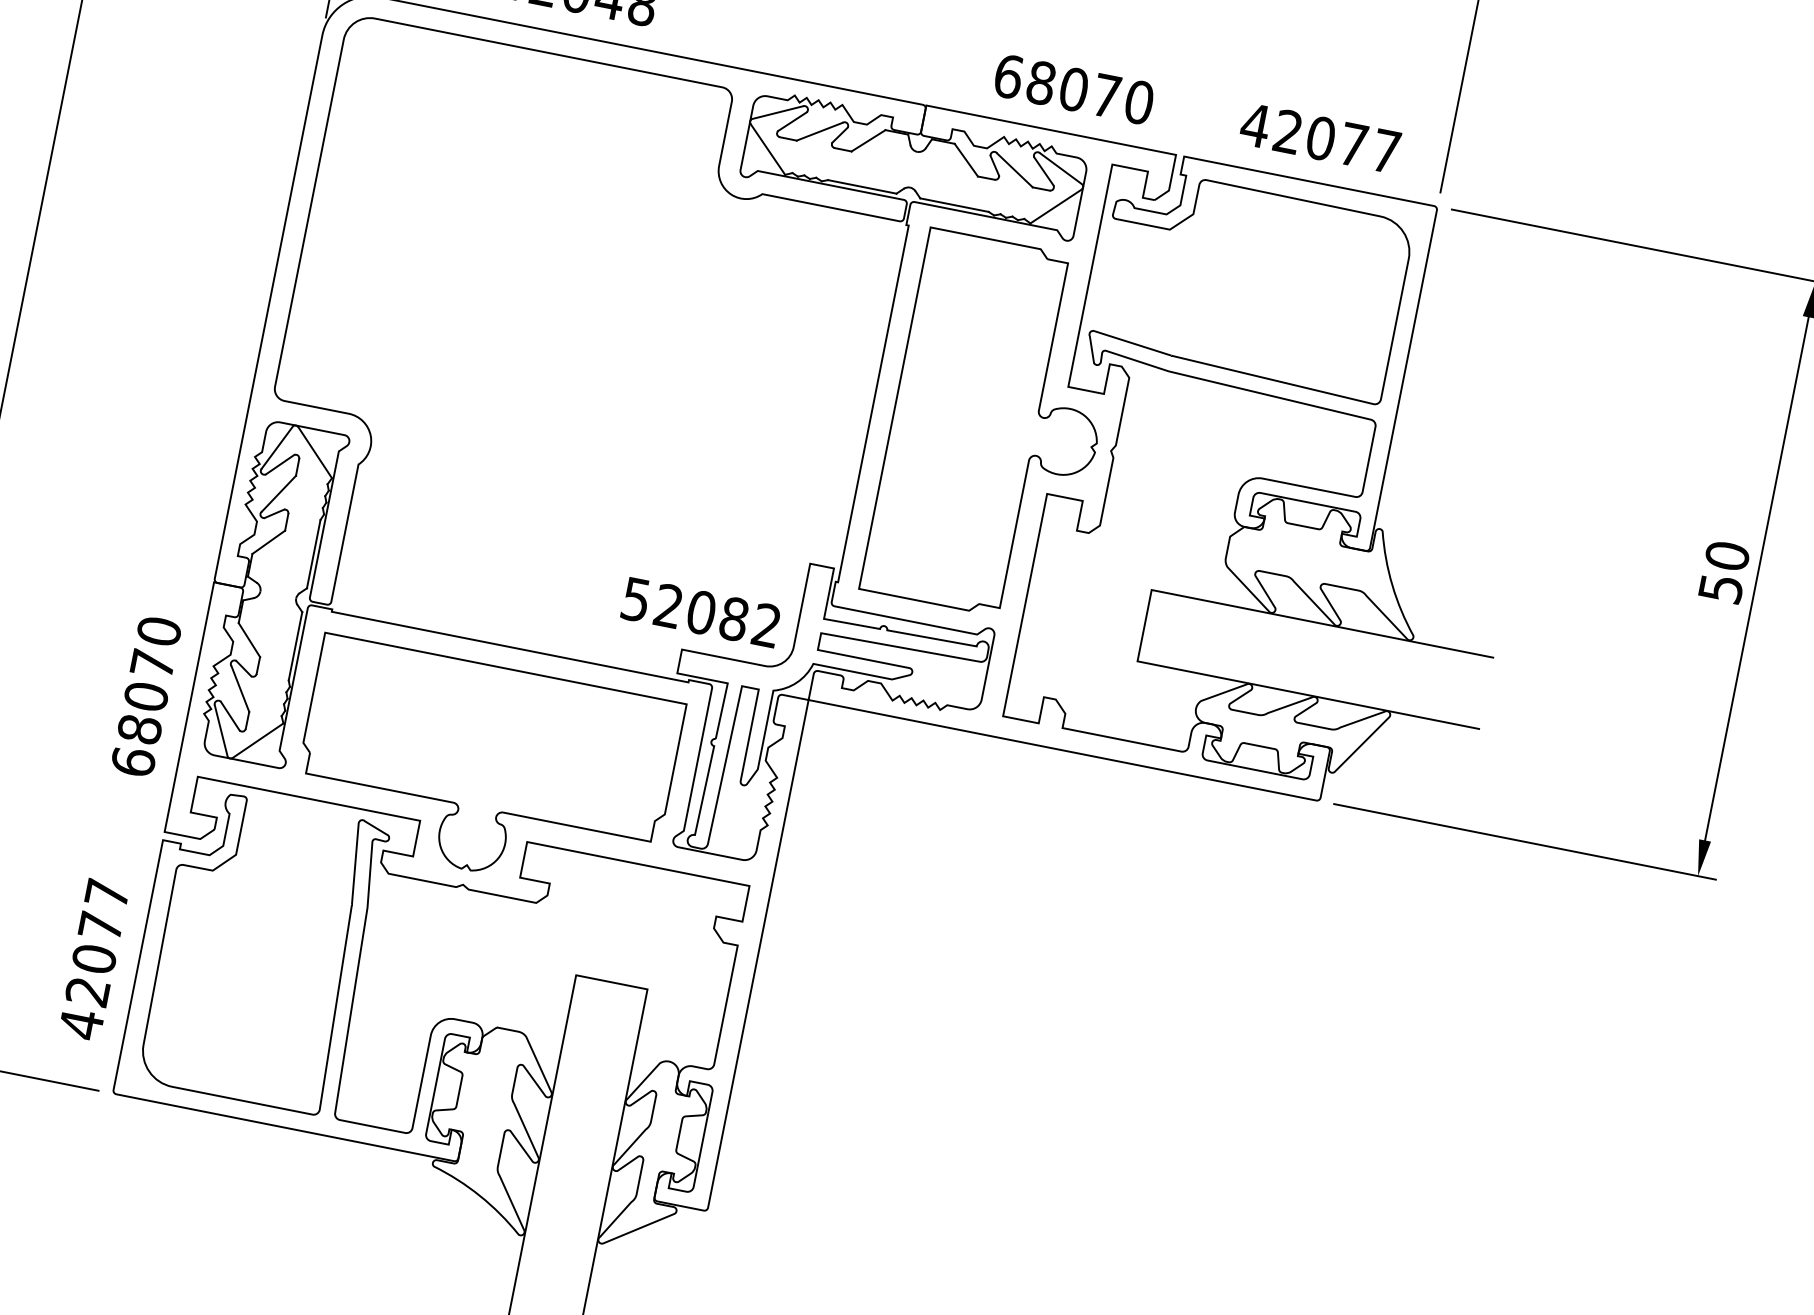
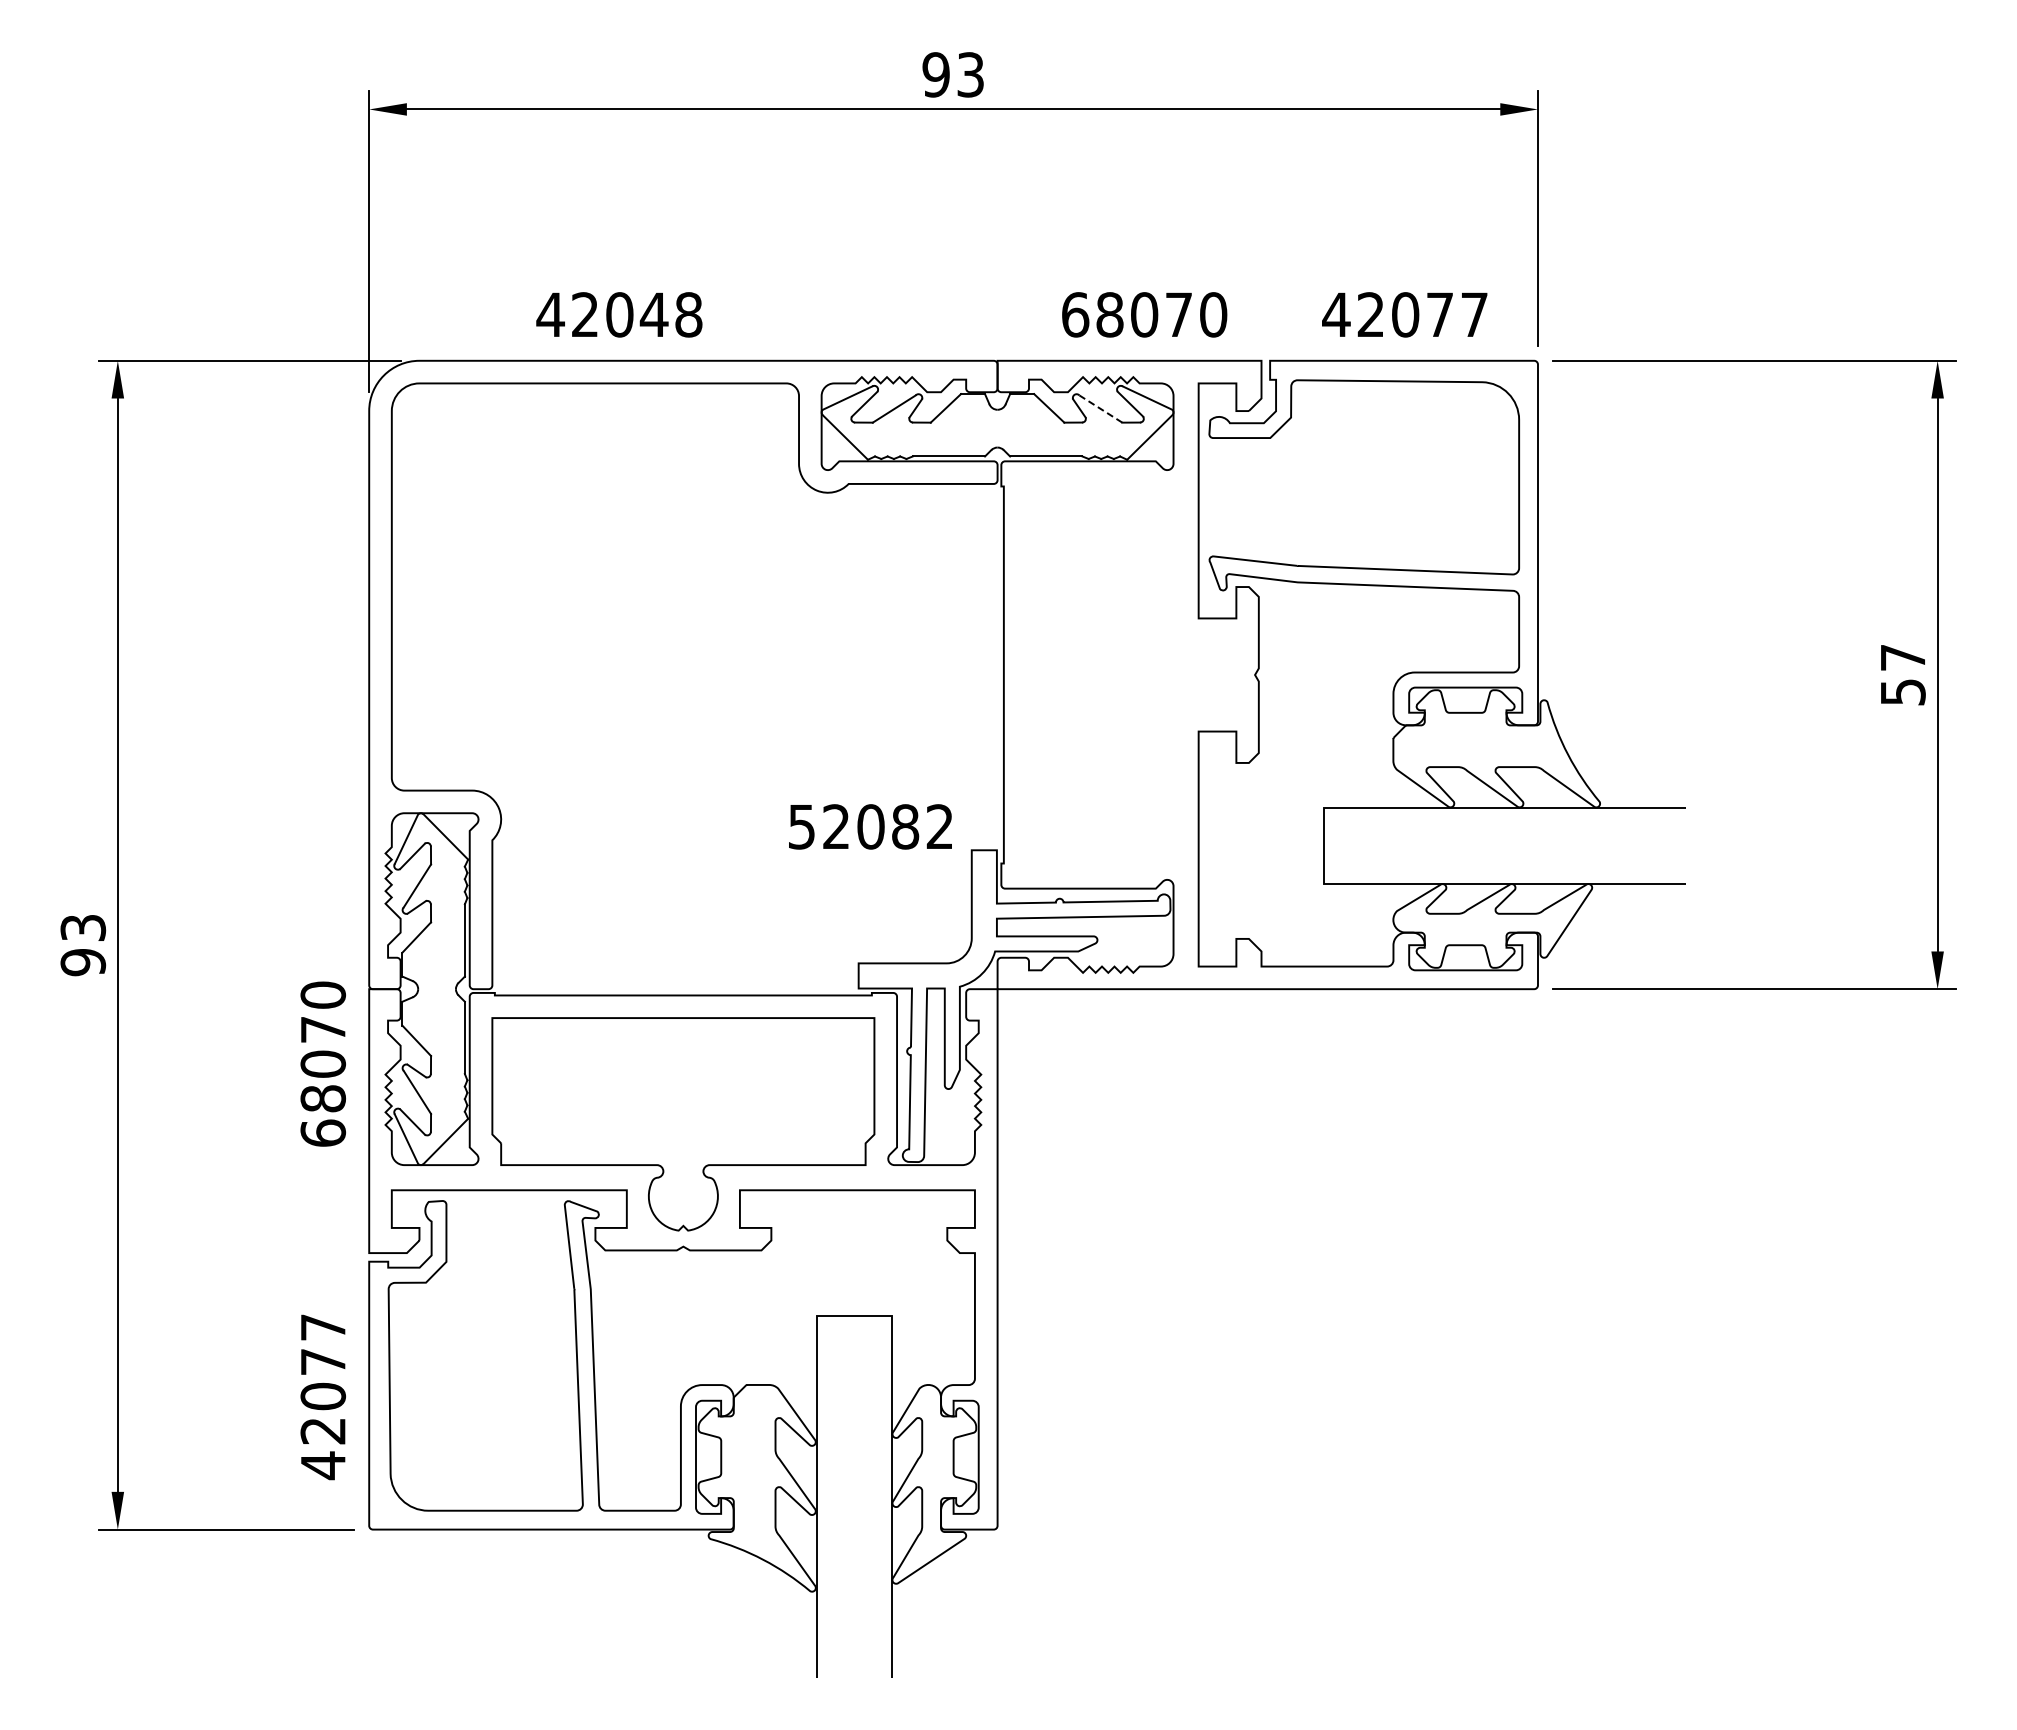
line: (1014, 169) -> (1100, 408), solid -> dashed
part: (995, 427) -> (1132, 674), removed
text: (1726, 555) -> (1902, 657), 50 -> 57
text: (701, 612) -> (870, 826), moved
text: (145, 695) -> (322, 1063), moved

